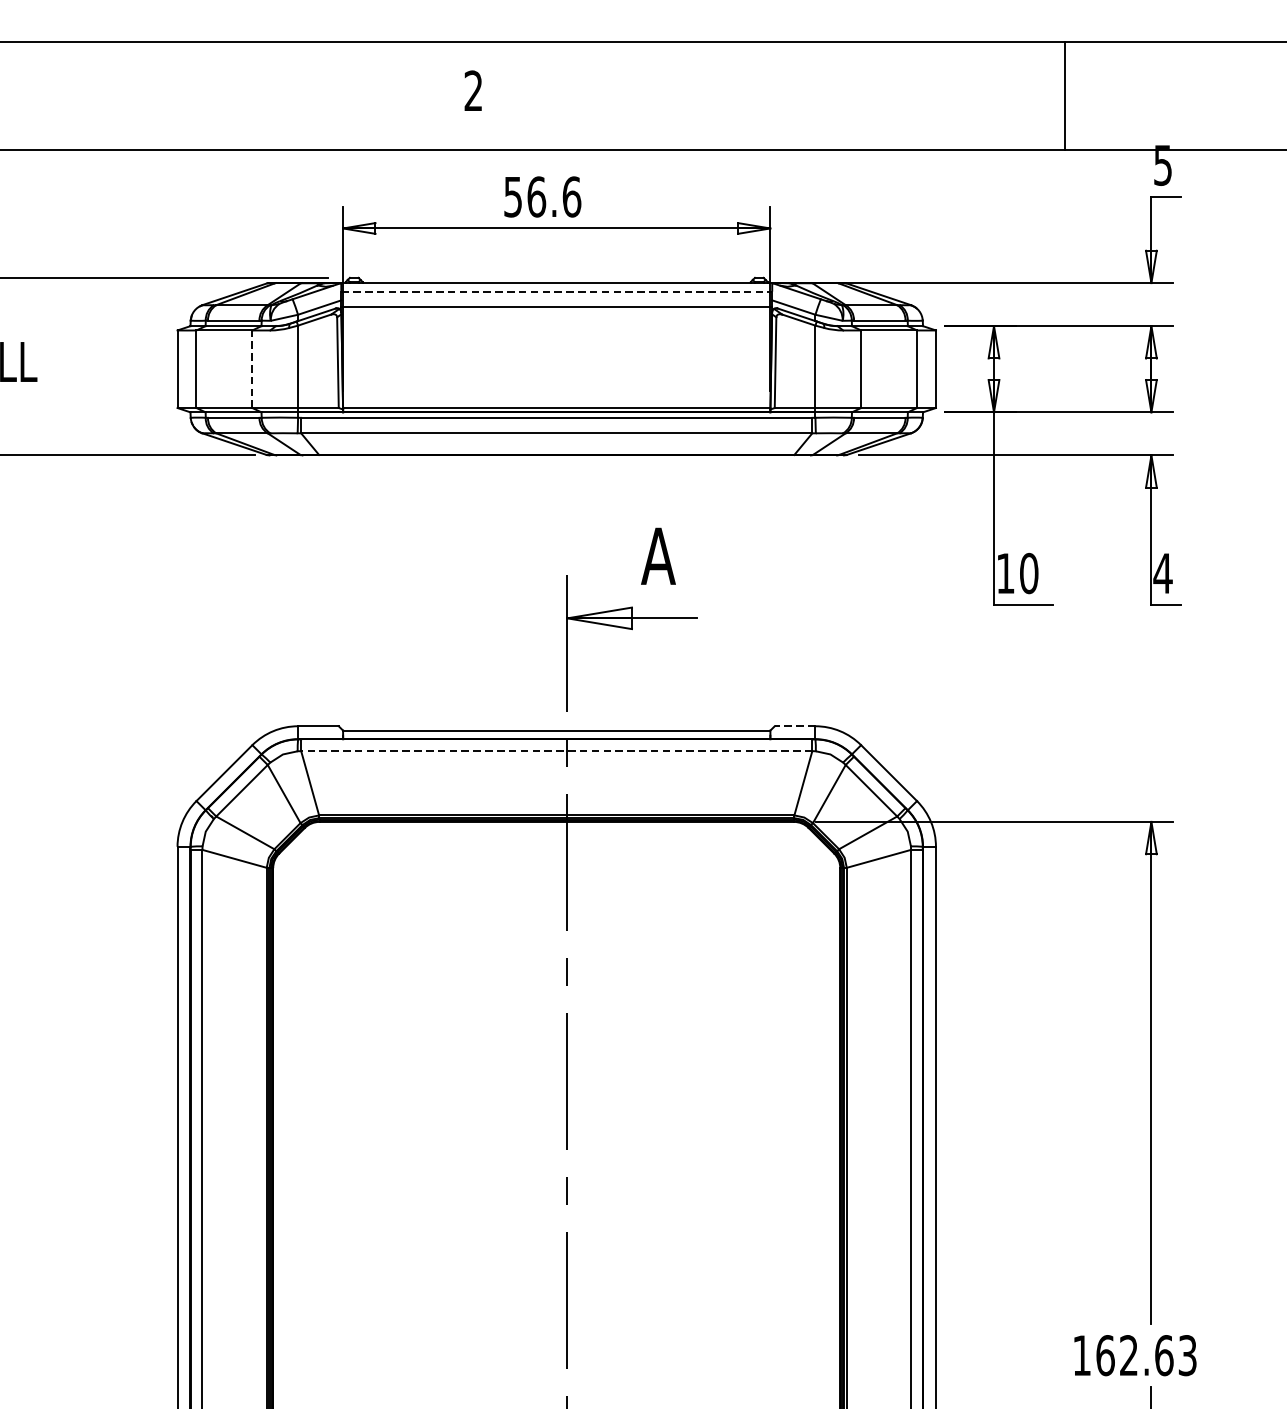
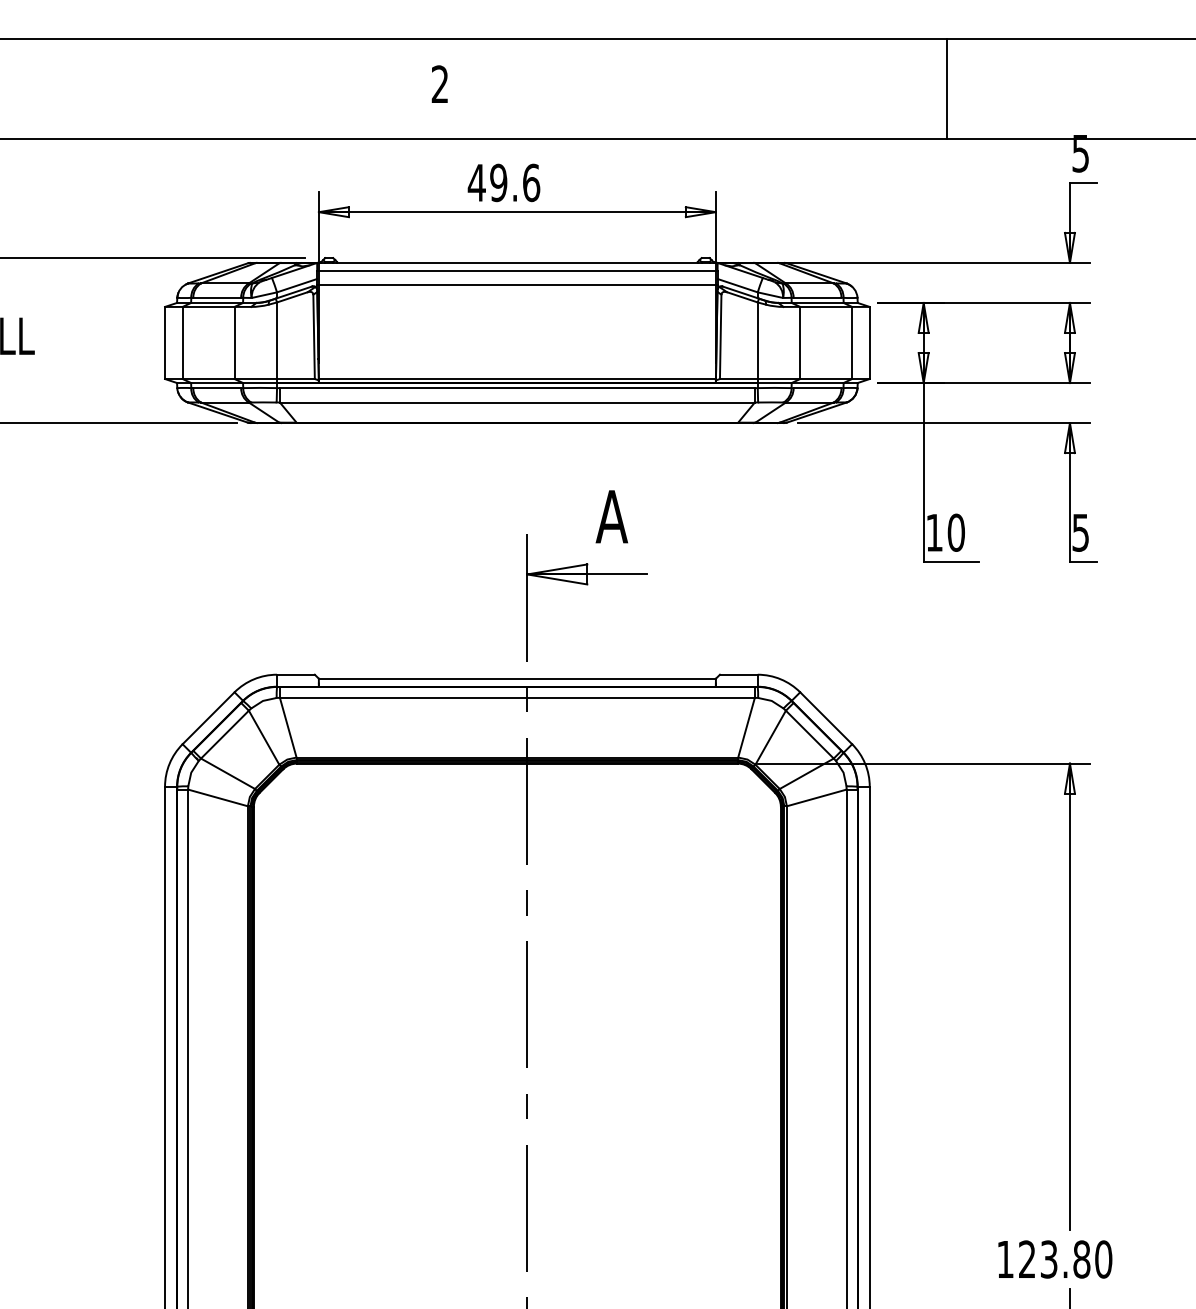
line: (1064, 96) -> (946, 89), moved
text: (524, 196) -> (487, 182), 56.6 -> 49.6
line: (556, 291) -> (517, 270), dashed -> solid
line: (252, 368) -> (234, 342), dashed -> solid
text: (1162, 573) -> (1080, 532), 4 -> 5
line: (794, 726) -> (738, 674), dashed -> solid
line: (555, 750) -> (516, 697), dashed -> solid
text: (1146, 1355) -> (1065, 1259), 162.63 -> 123.80

